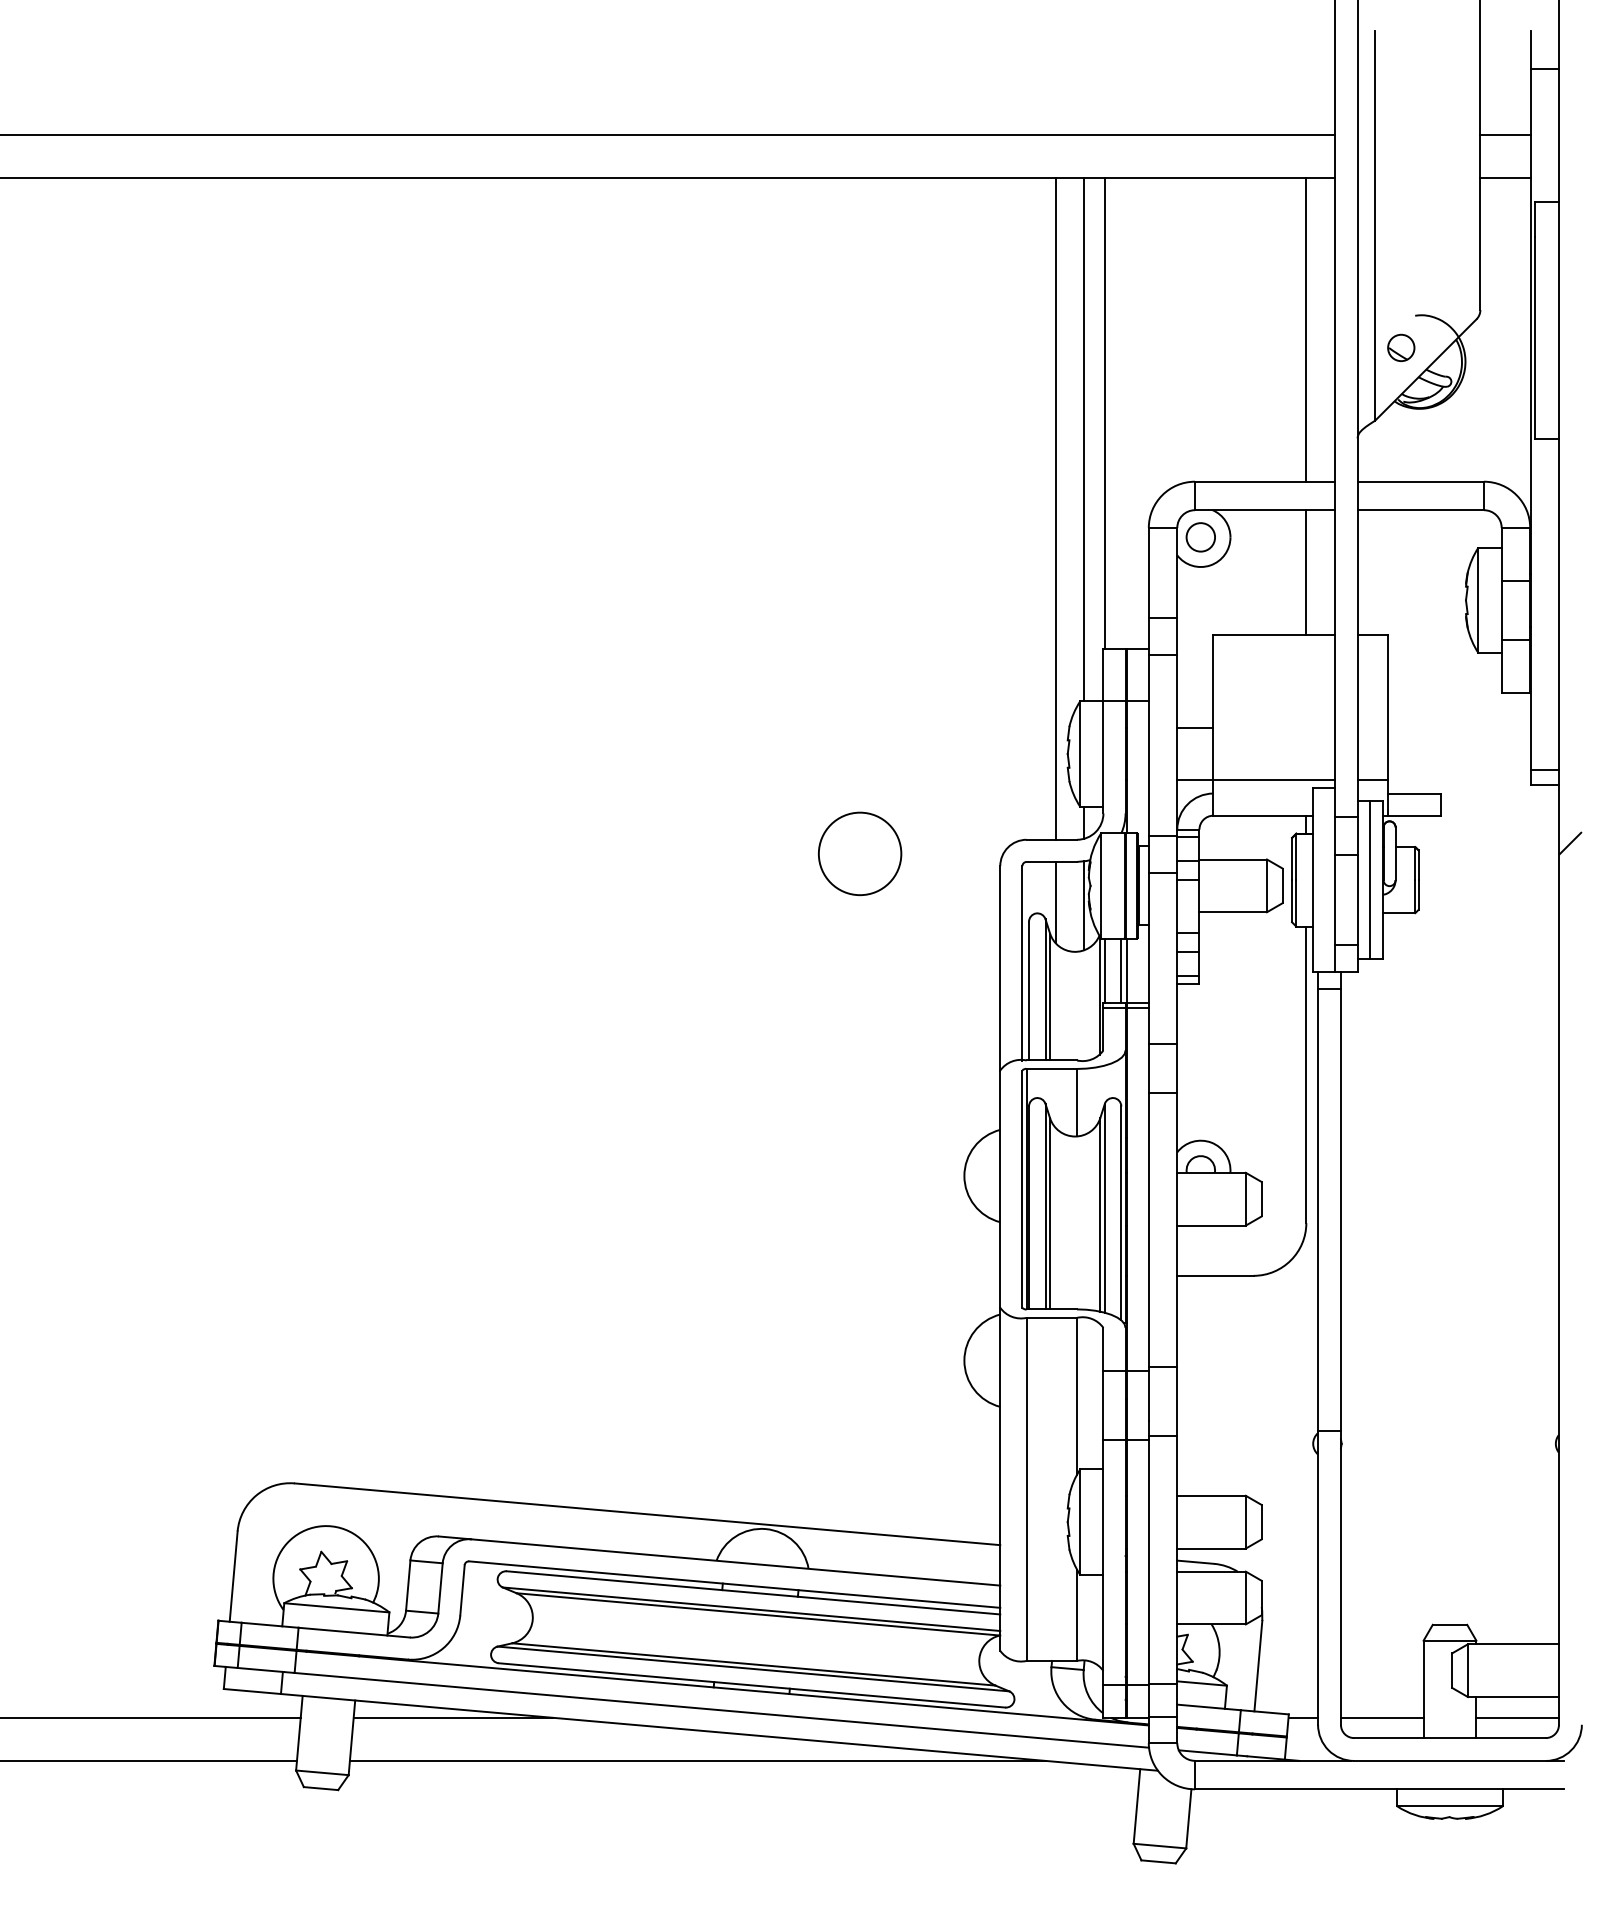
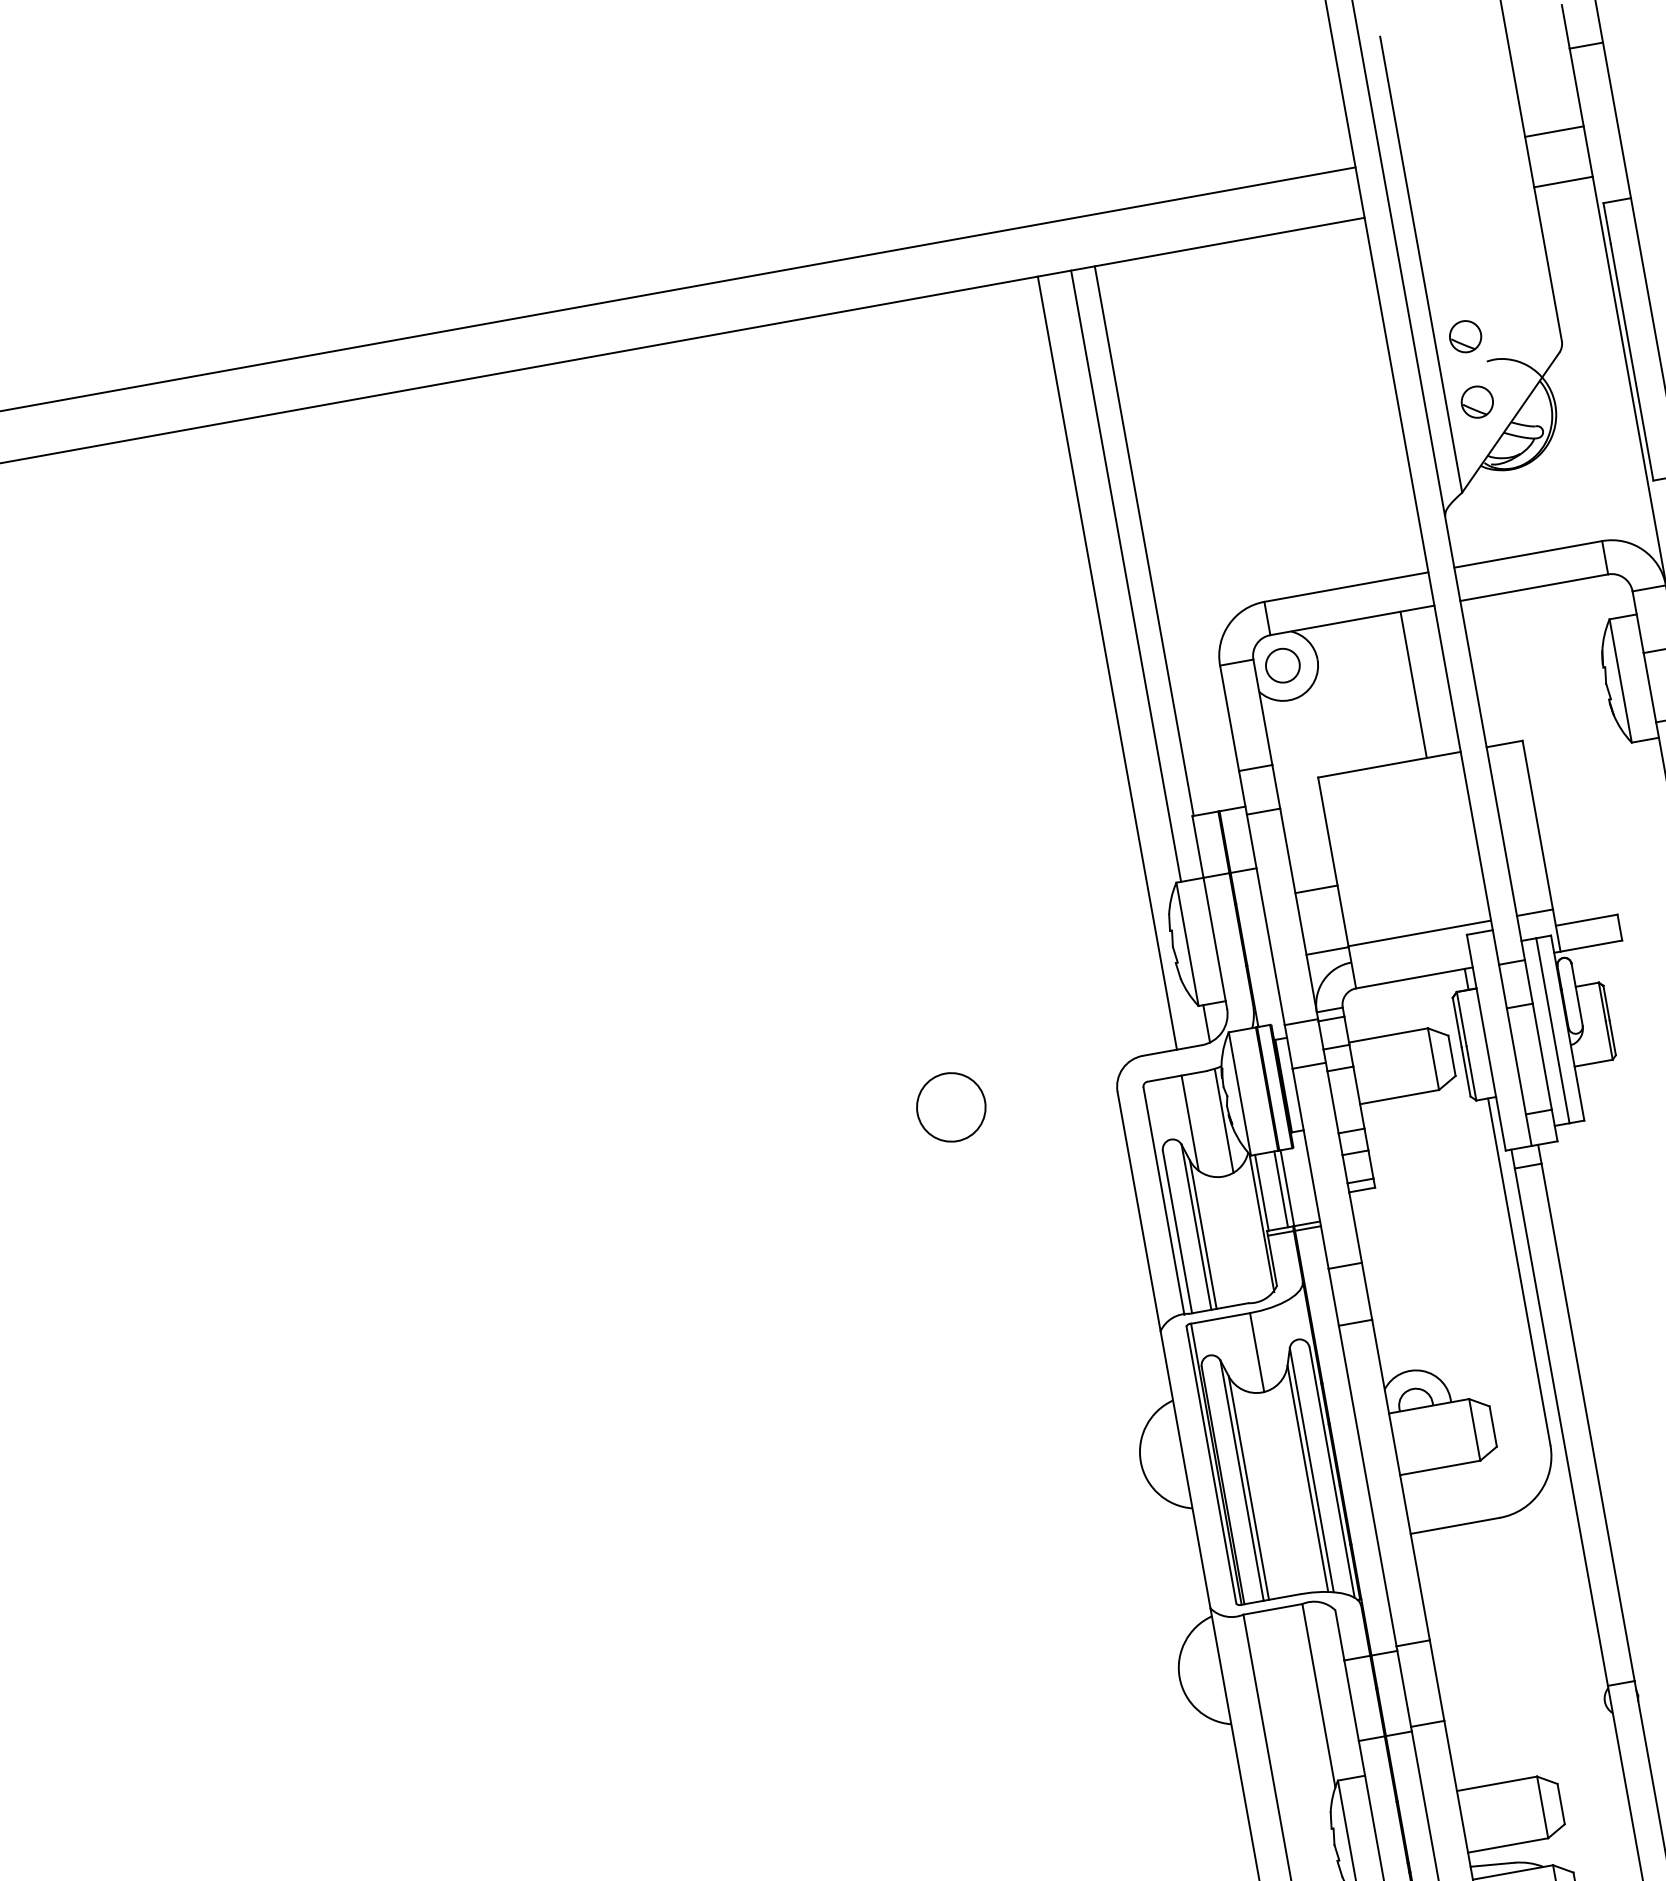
part: (1401, 291) -> (1465, 336), added
line: (1306, 329) -> (1362, 400), removed
circle: (860, 853) -> (951, 1106), size x0.7

